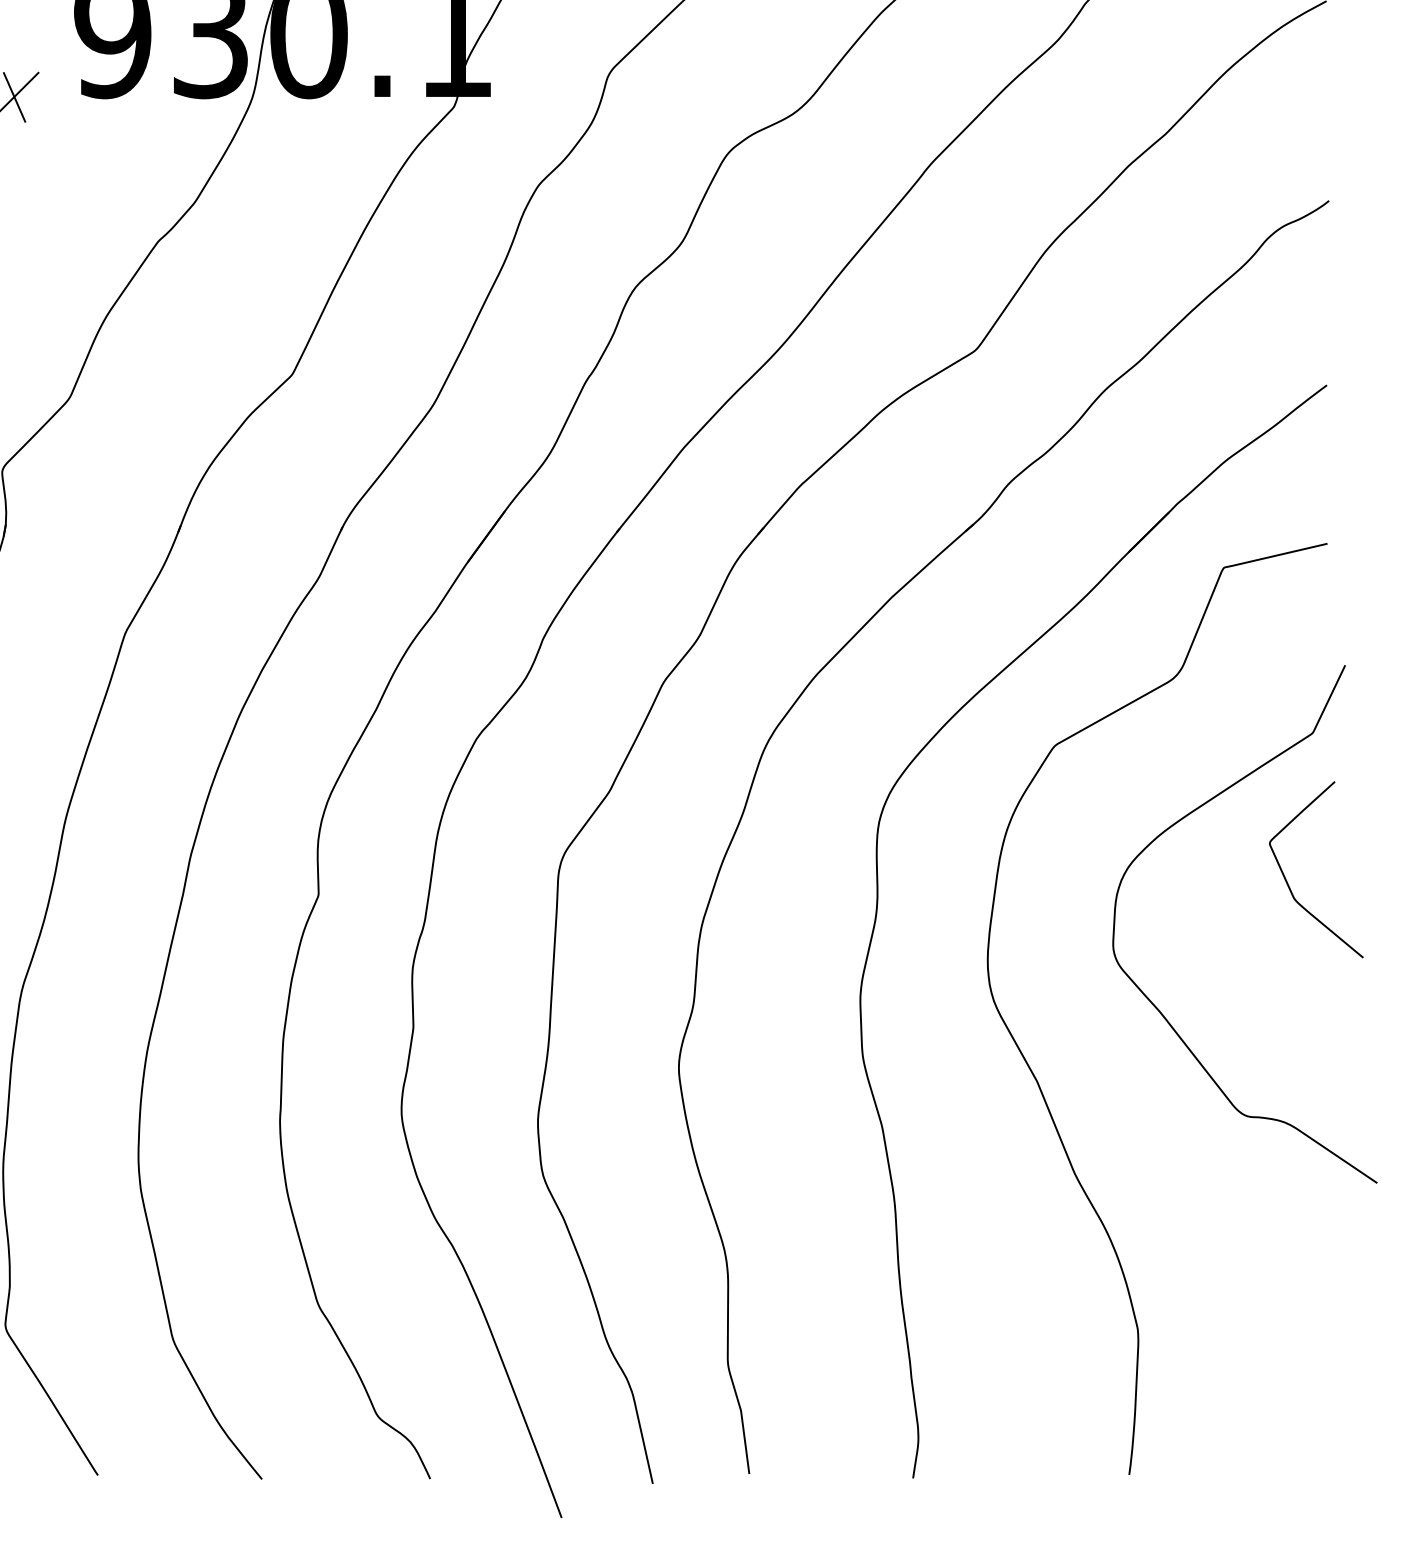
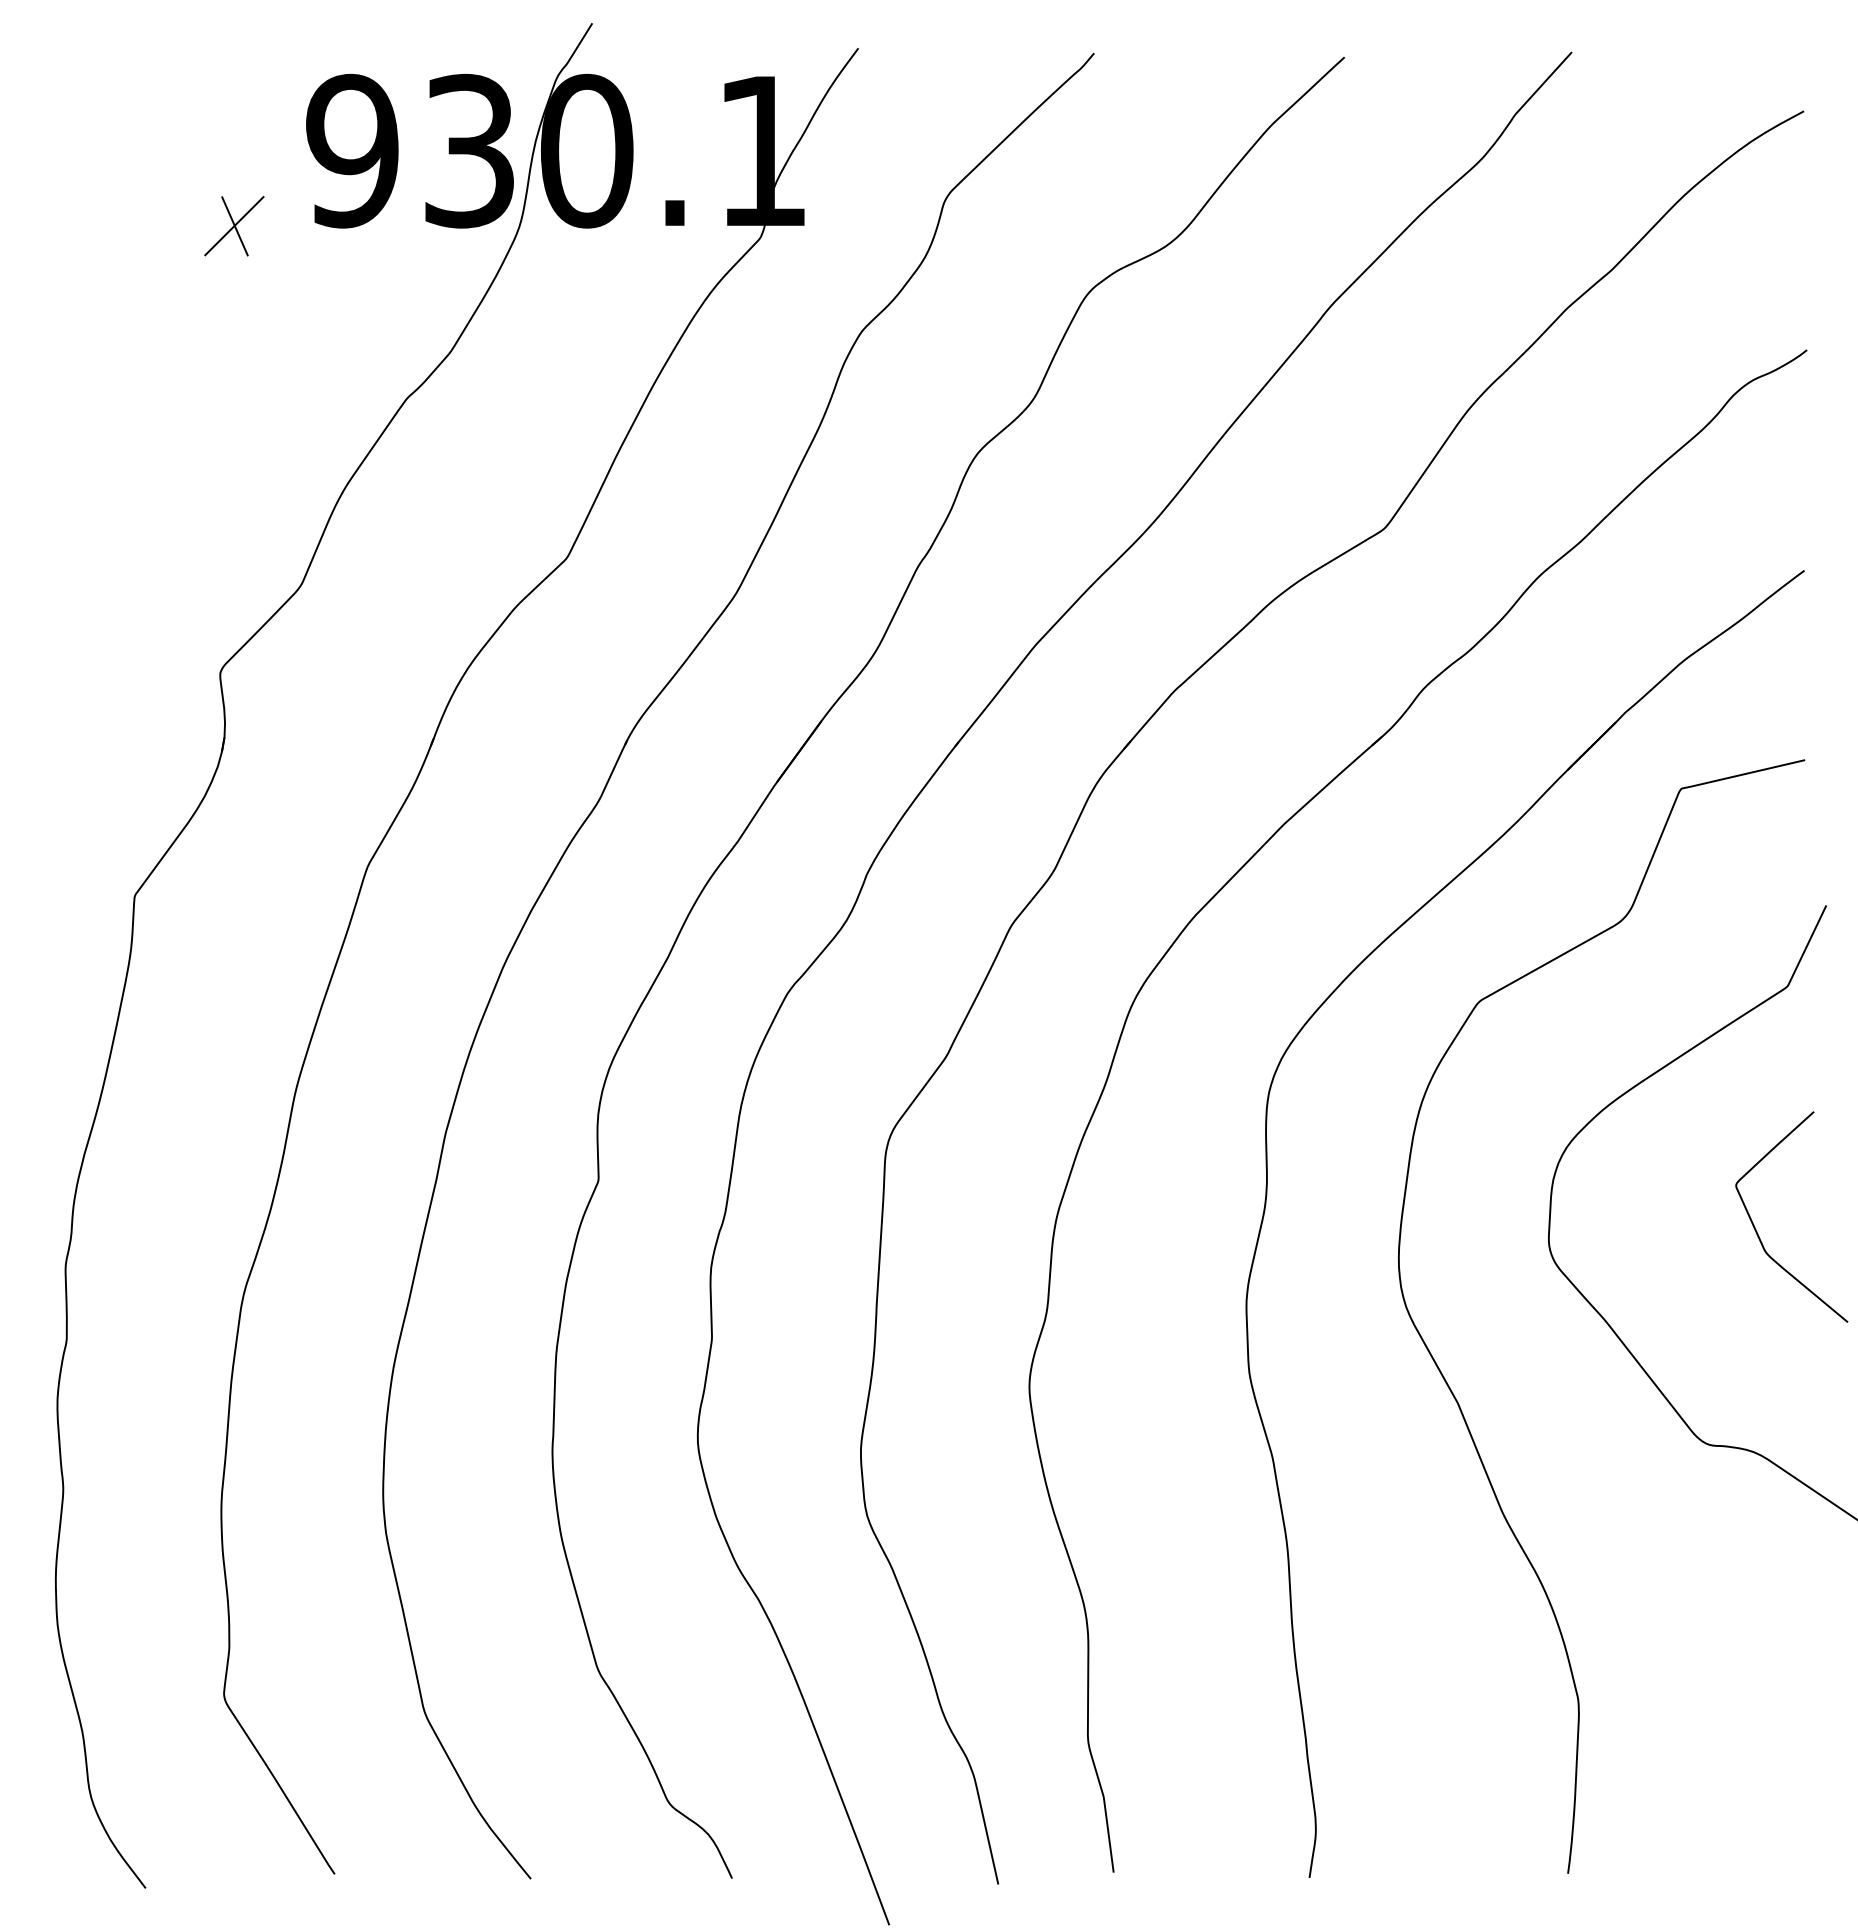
curve: (1288, 883) -> (1758, 1233), moved

